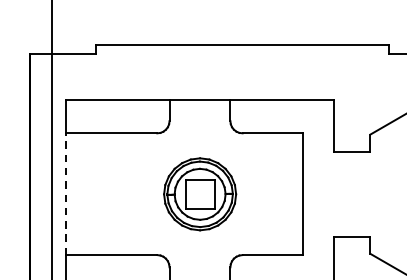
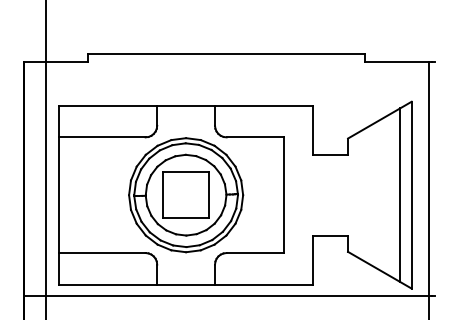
line: (65, 194) -> (58, 195), dashed -> solid
part: (200, 194) -> (186, 195), size x1.67

